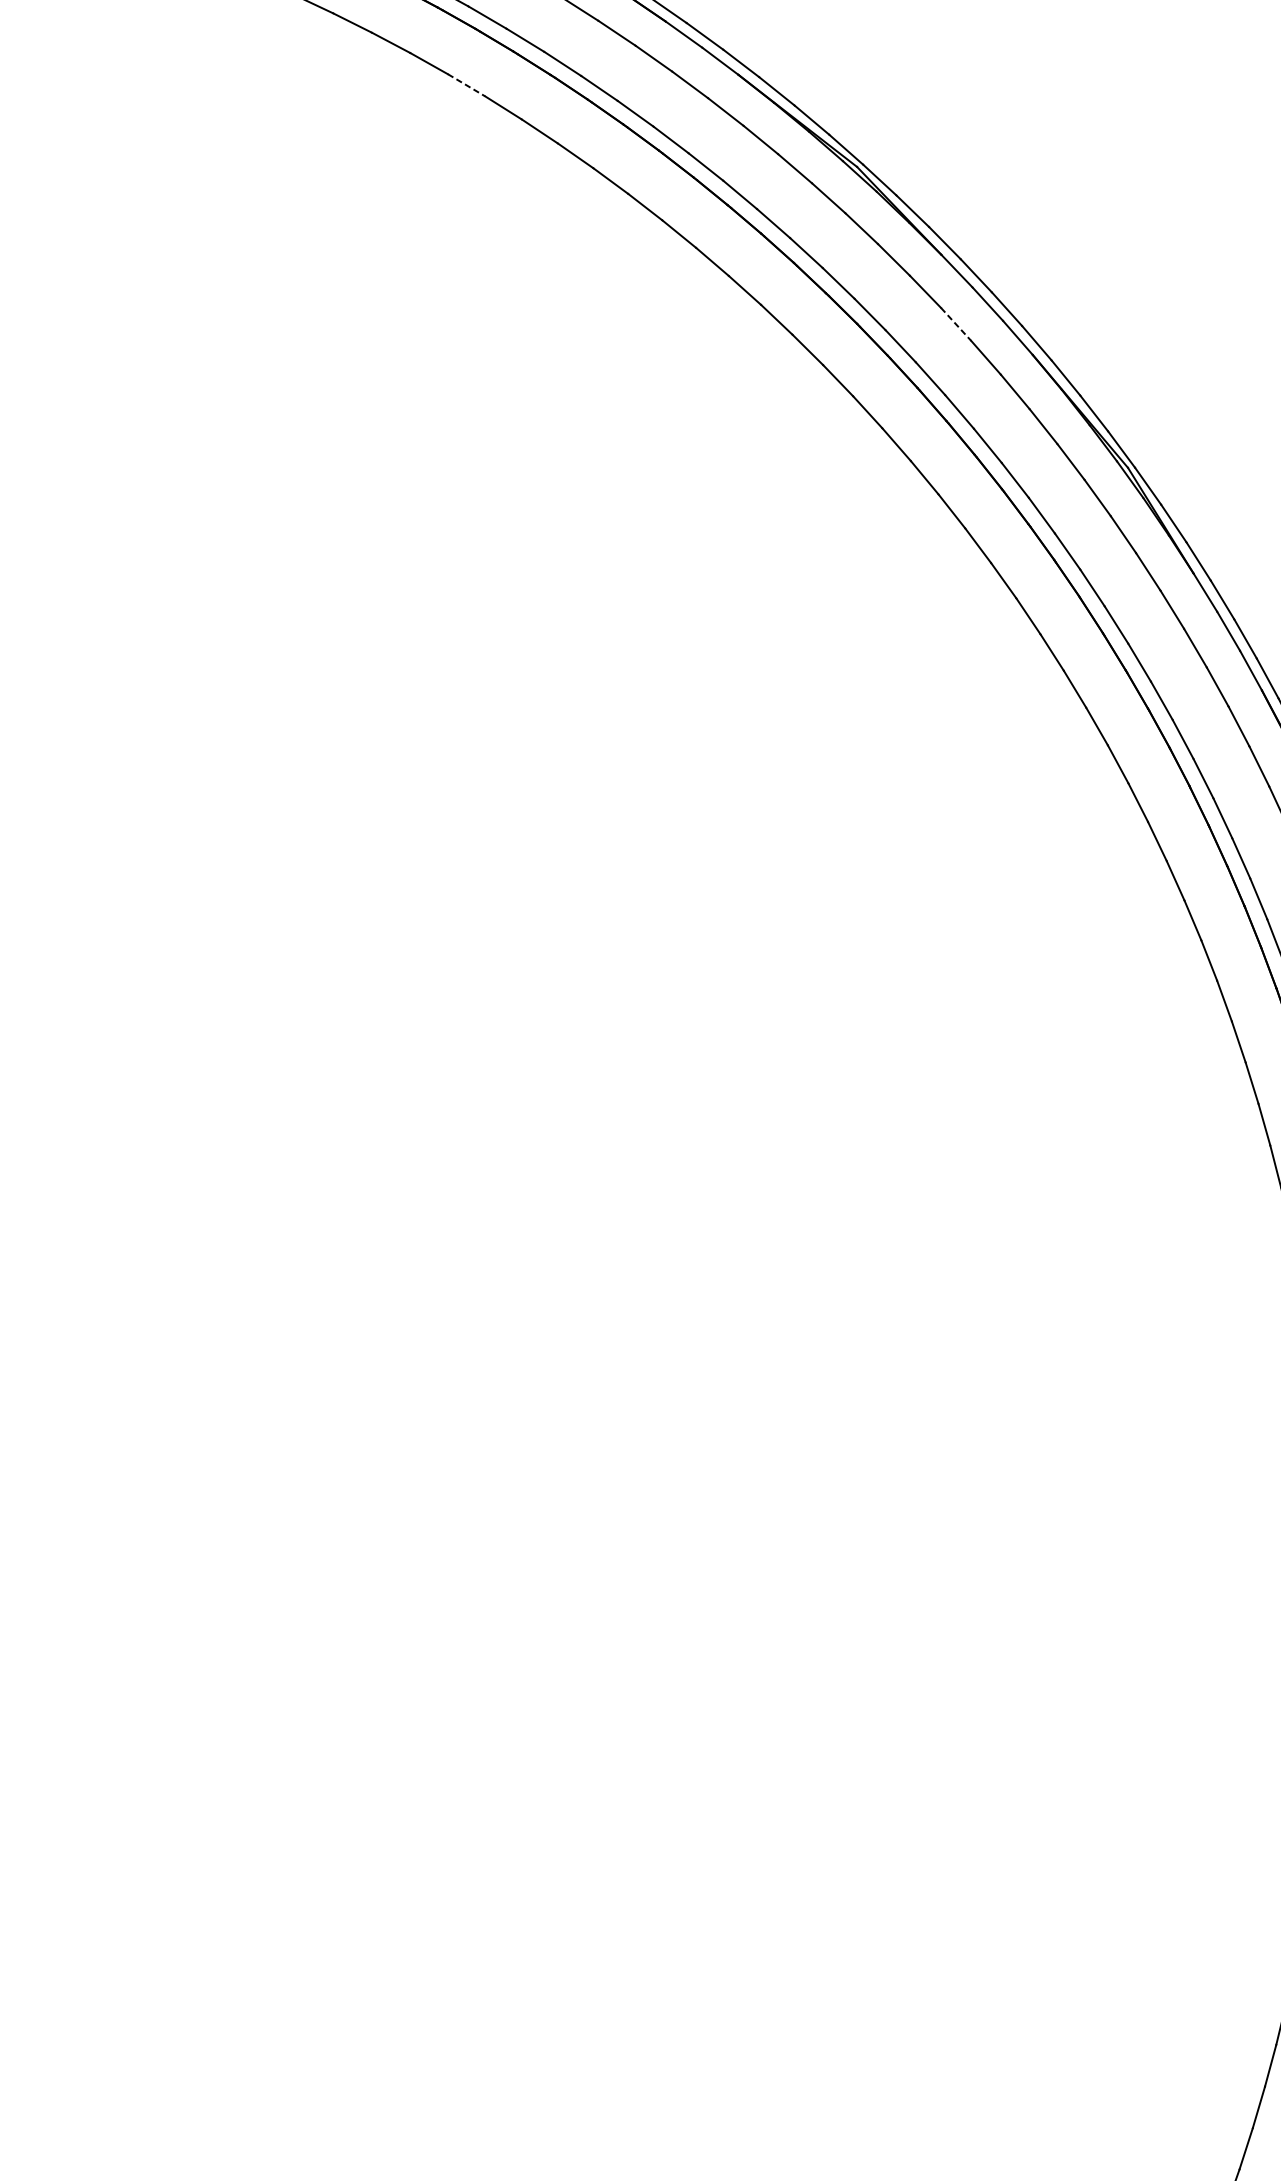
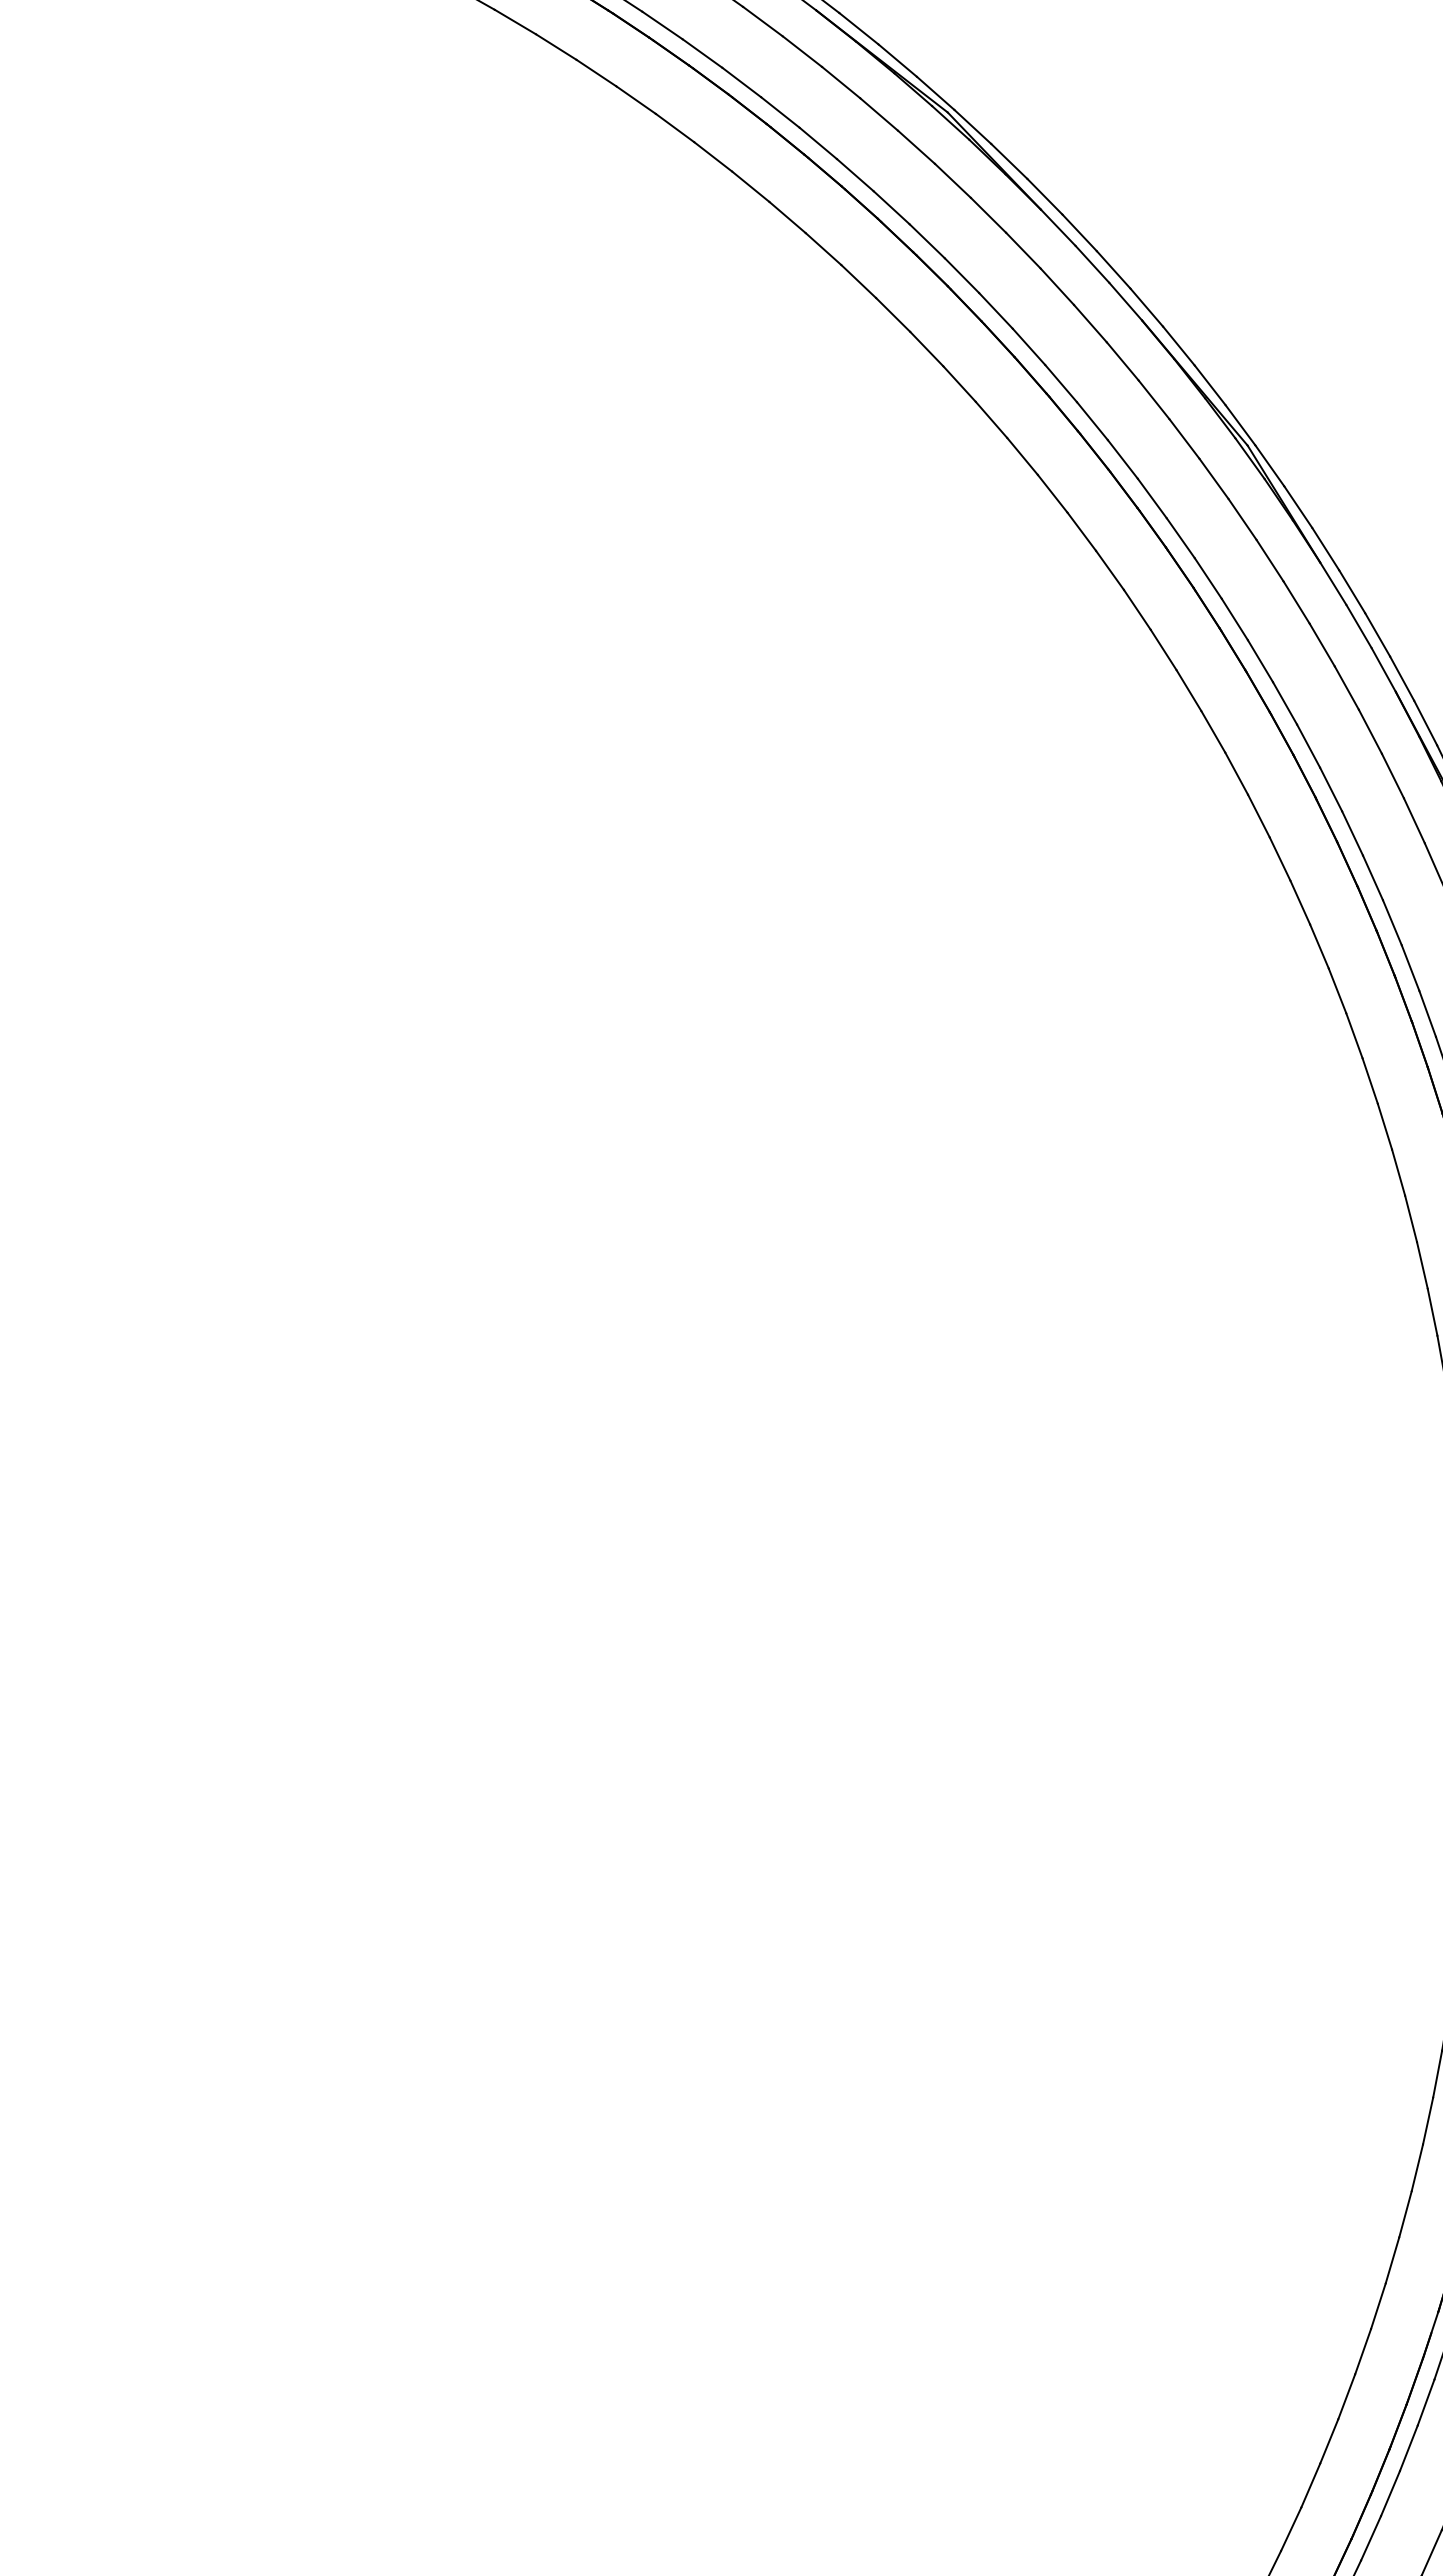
line: (466, 85) -> (515, 22), dashed -> solid
line: (956, 324) -> (1057, 286), dashed -> solid

